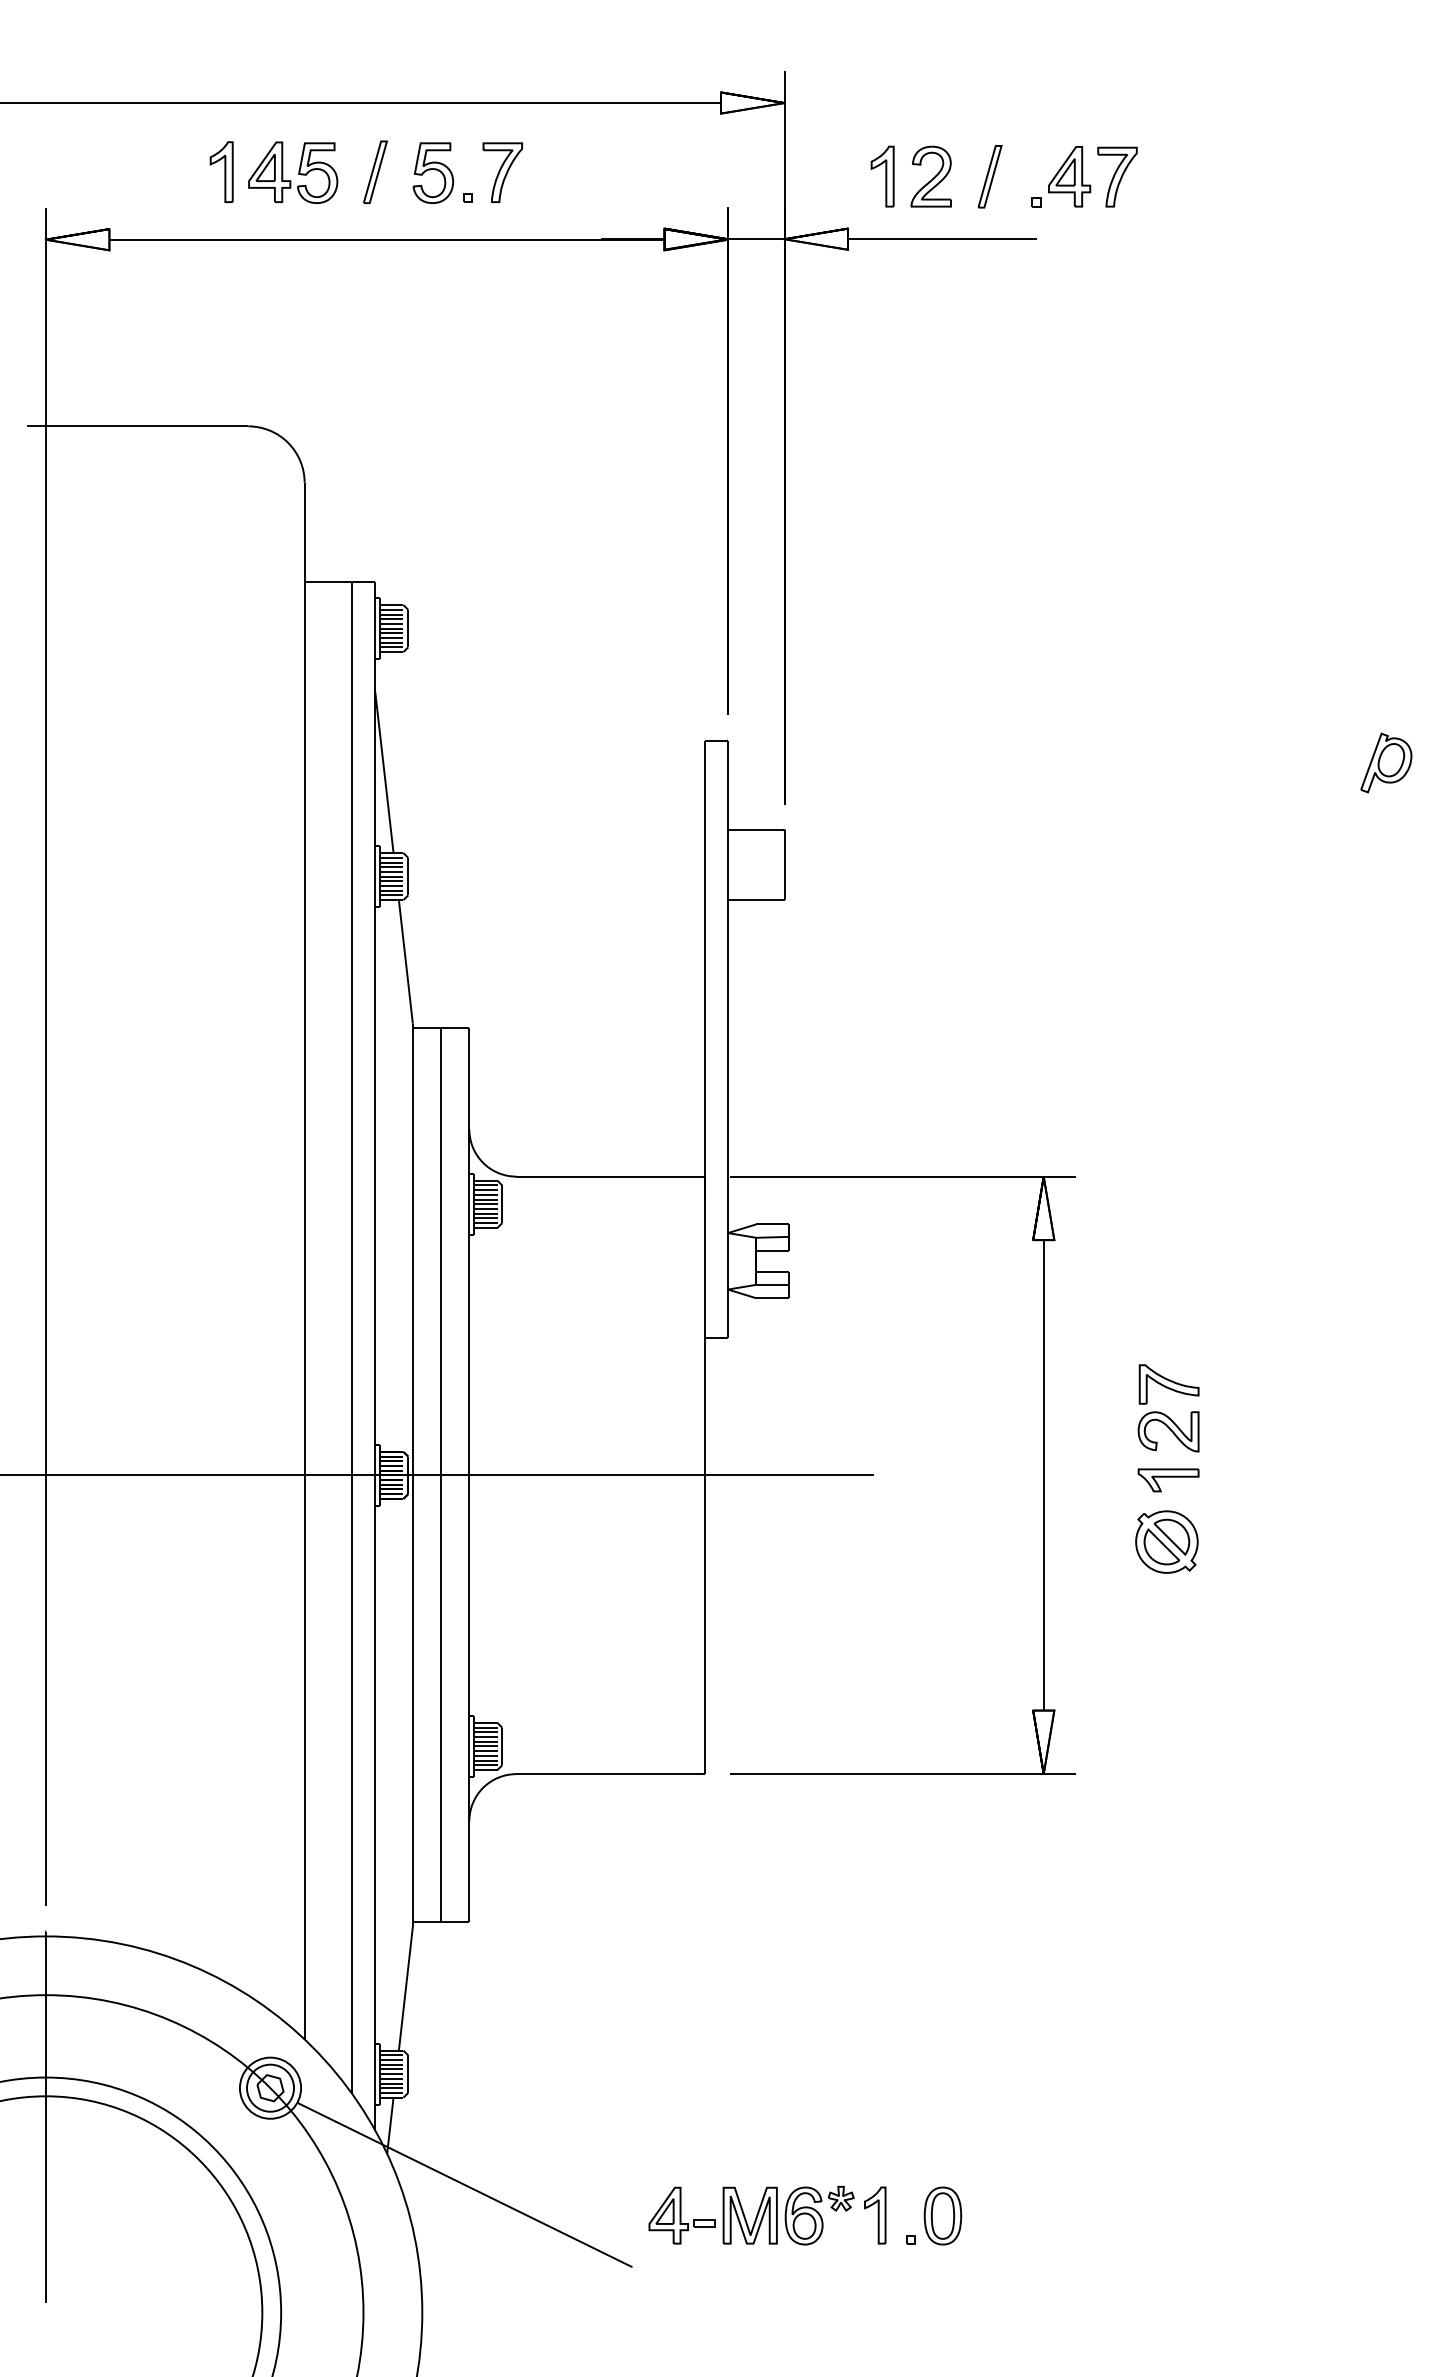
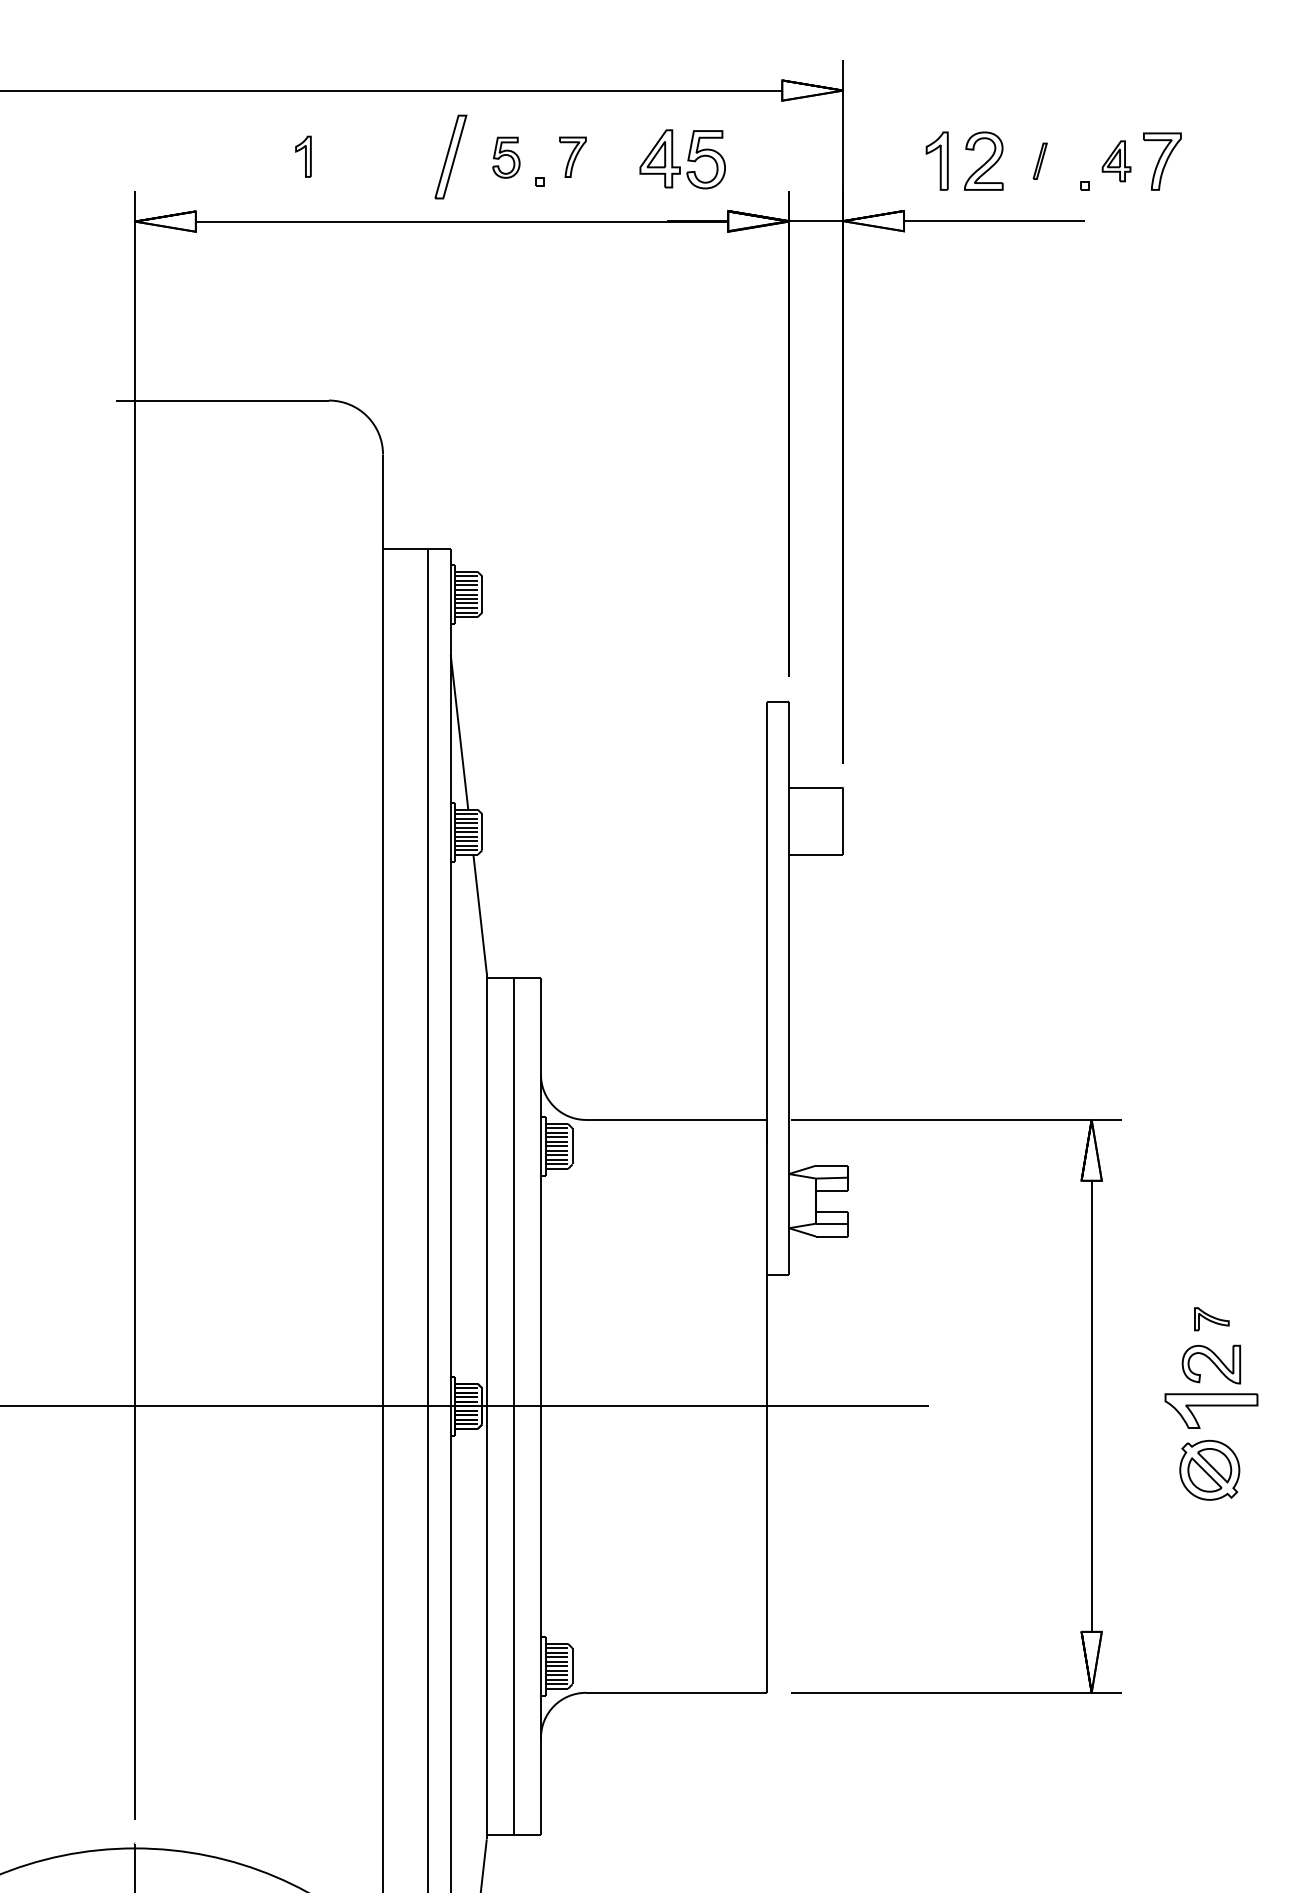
part: (221, 171) -> (303, 156), size x0.7
part: (375, 171) -> (450, 156), size x1.4
part: (293, 172) -> (683, 159), moved
part: (432, 172) -> (505, 157), size x0.7
part: (502, 172) -> (572, 157), size x0.7
part: (989, 176) -> (1039, 161), size x0.6
part: (1069, 176) -> (1116, 161), size x0.7
part: (1168, 1384) -> (1211, 1319), size x0.6
part: (1168, 1480) -> (1211, 1411), size x1.6

